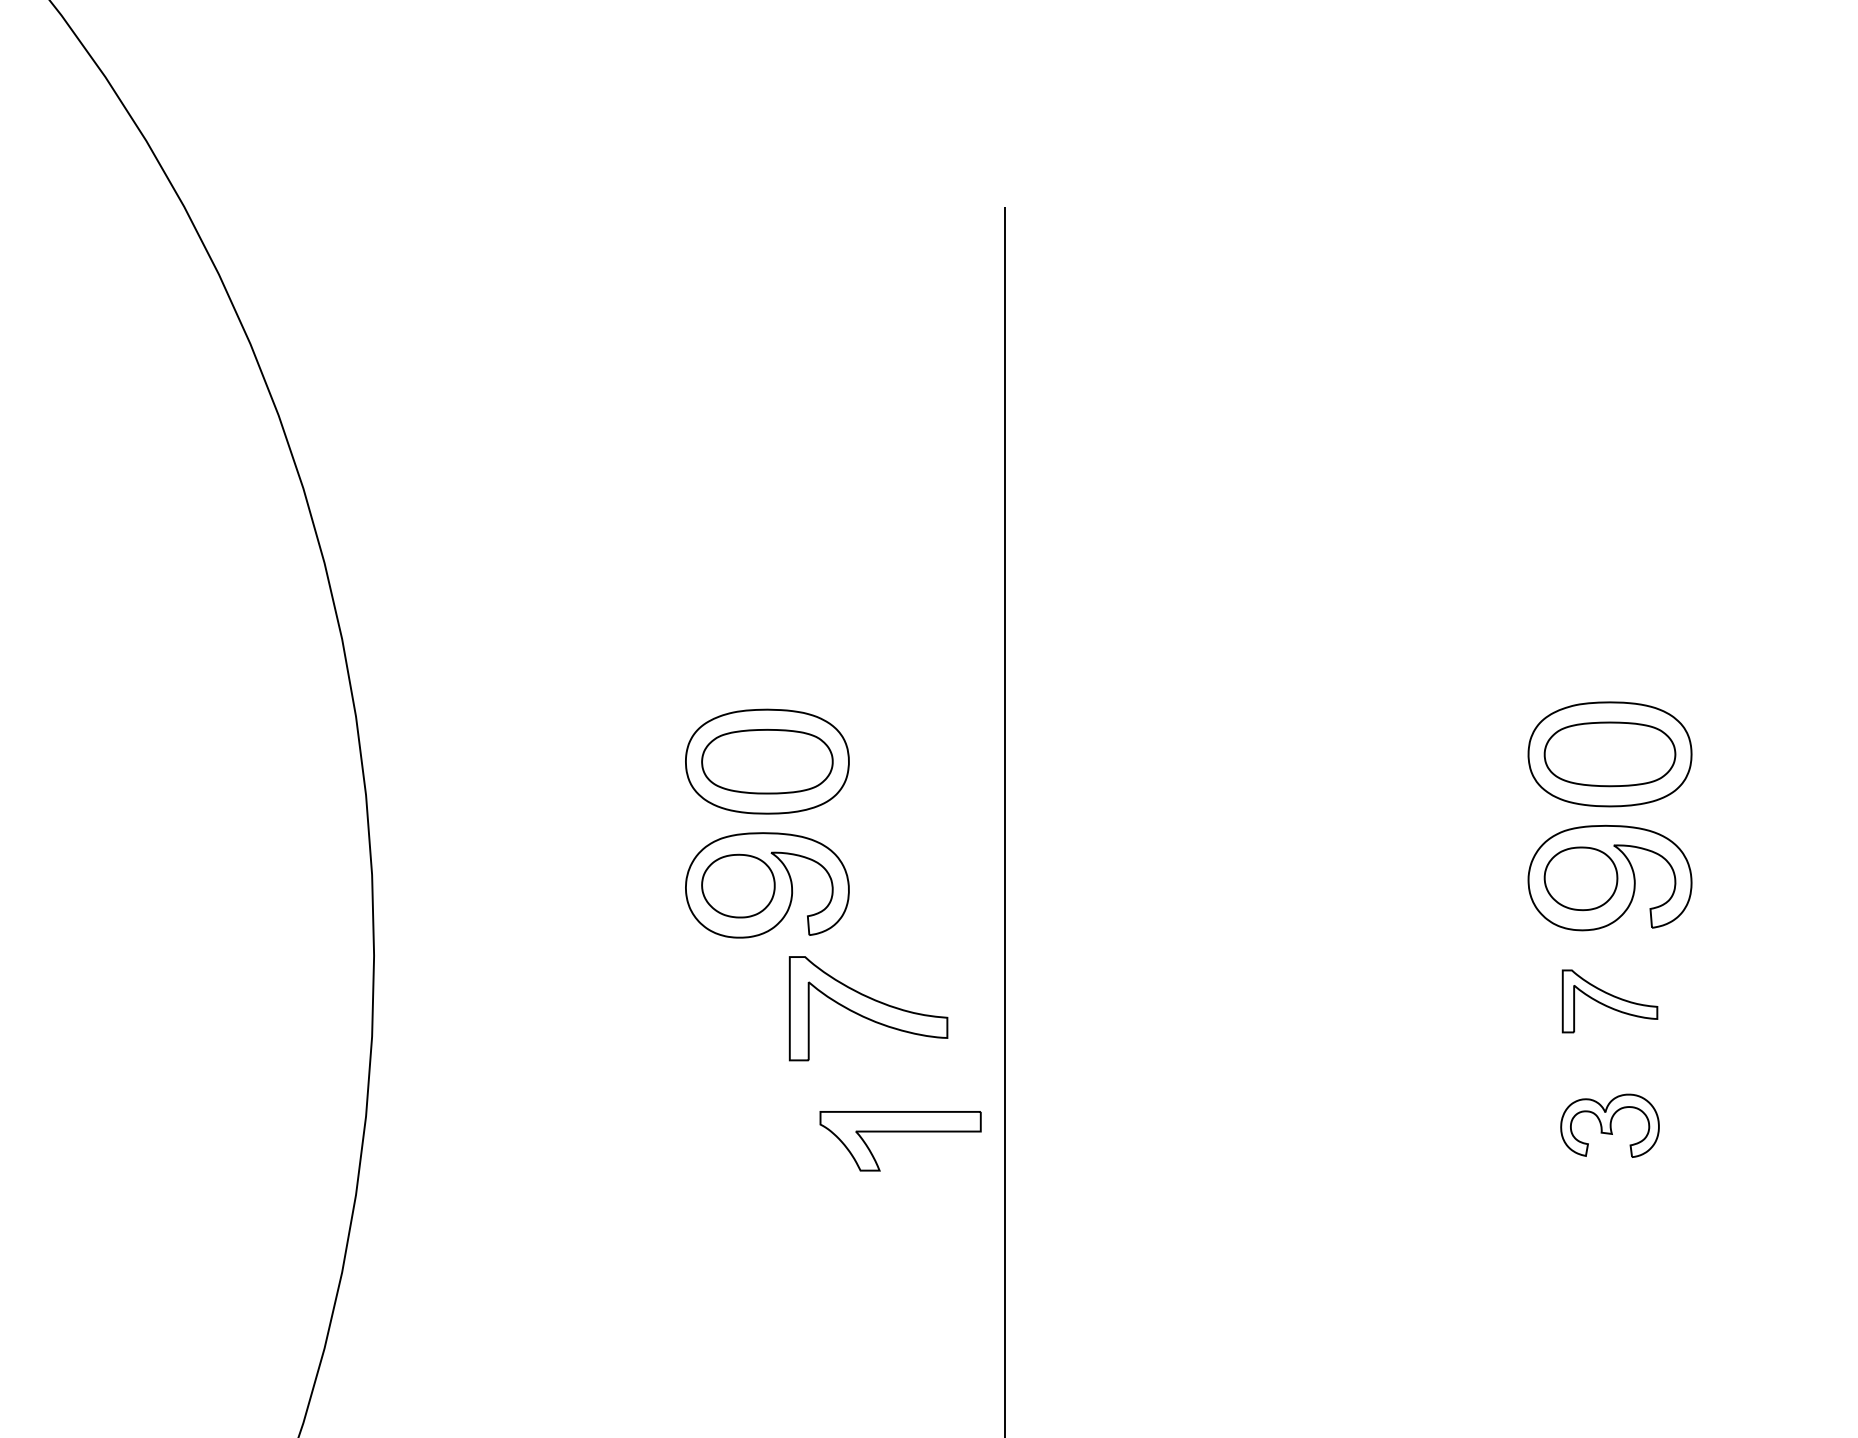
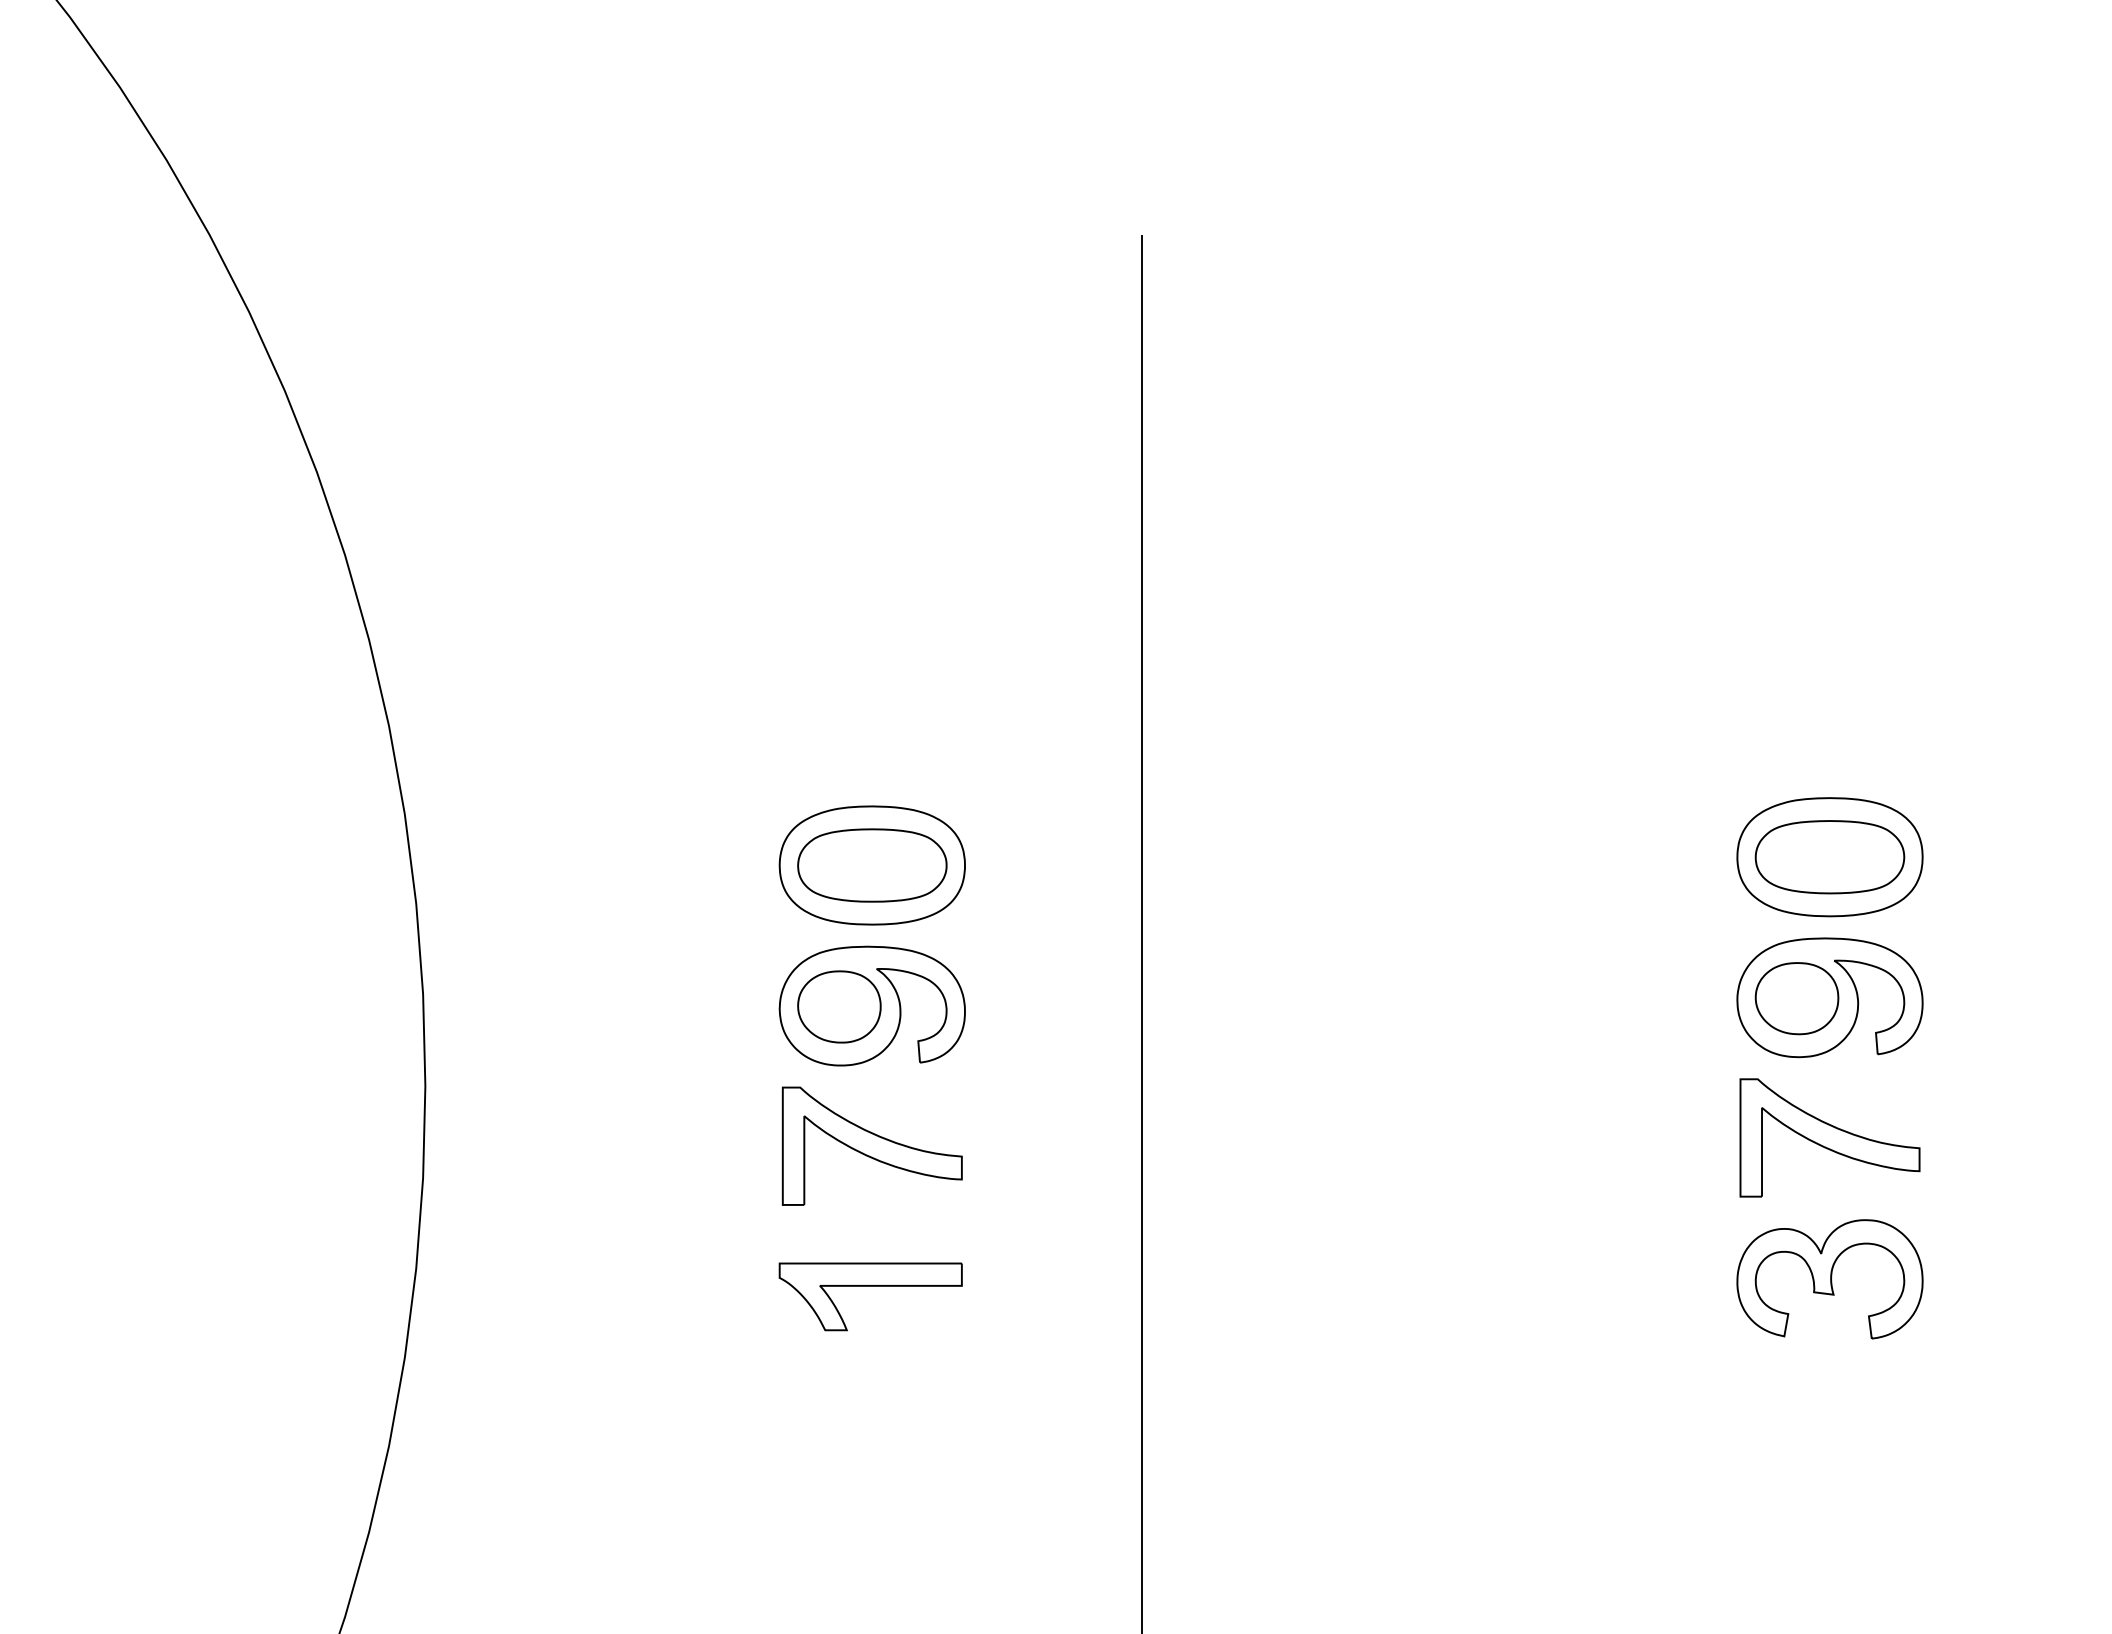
part: (1609, 1001) -> (1829, 1137), size x1.67
part: (867, 1008) -> (871, 1145), moved
part: (1609, 1125) -> (1829, 1279), size x1.67
part: (900, 1132) -> (870, 1286), moved

